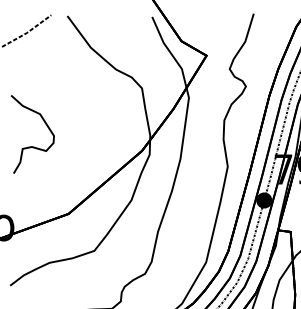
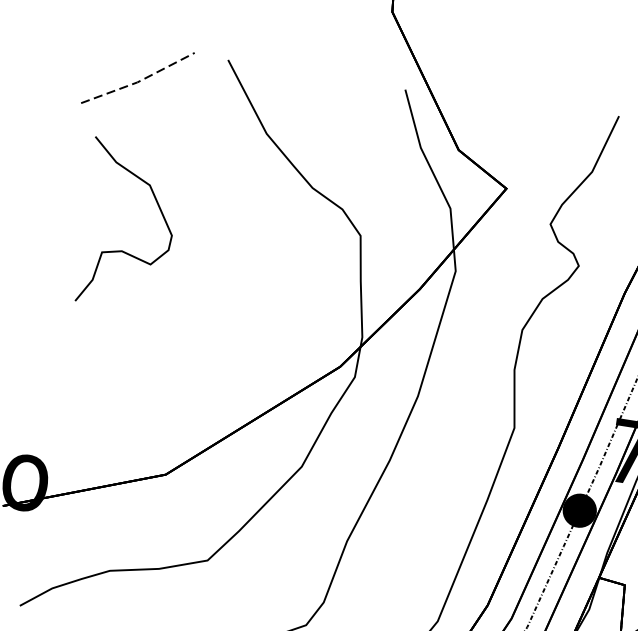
part: (32, 146) -> (123, 250), moved

